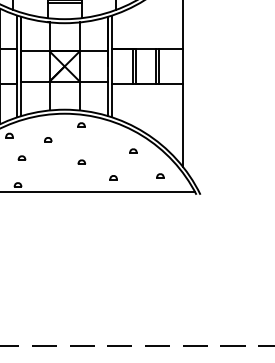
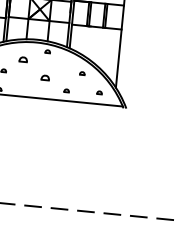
part: (48, 139) -> (23, 59), size x1.6
part: (81, 161) -> (45, 77), size x1.6

